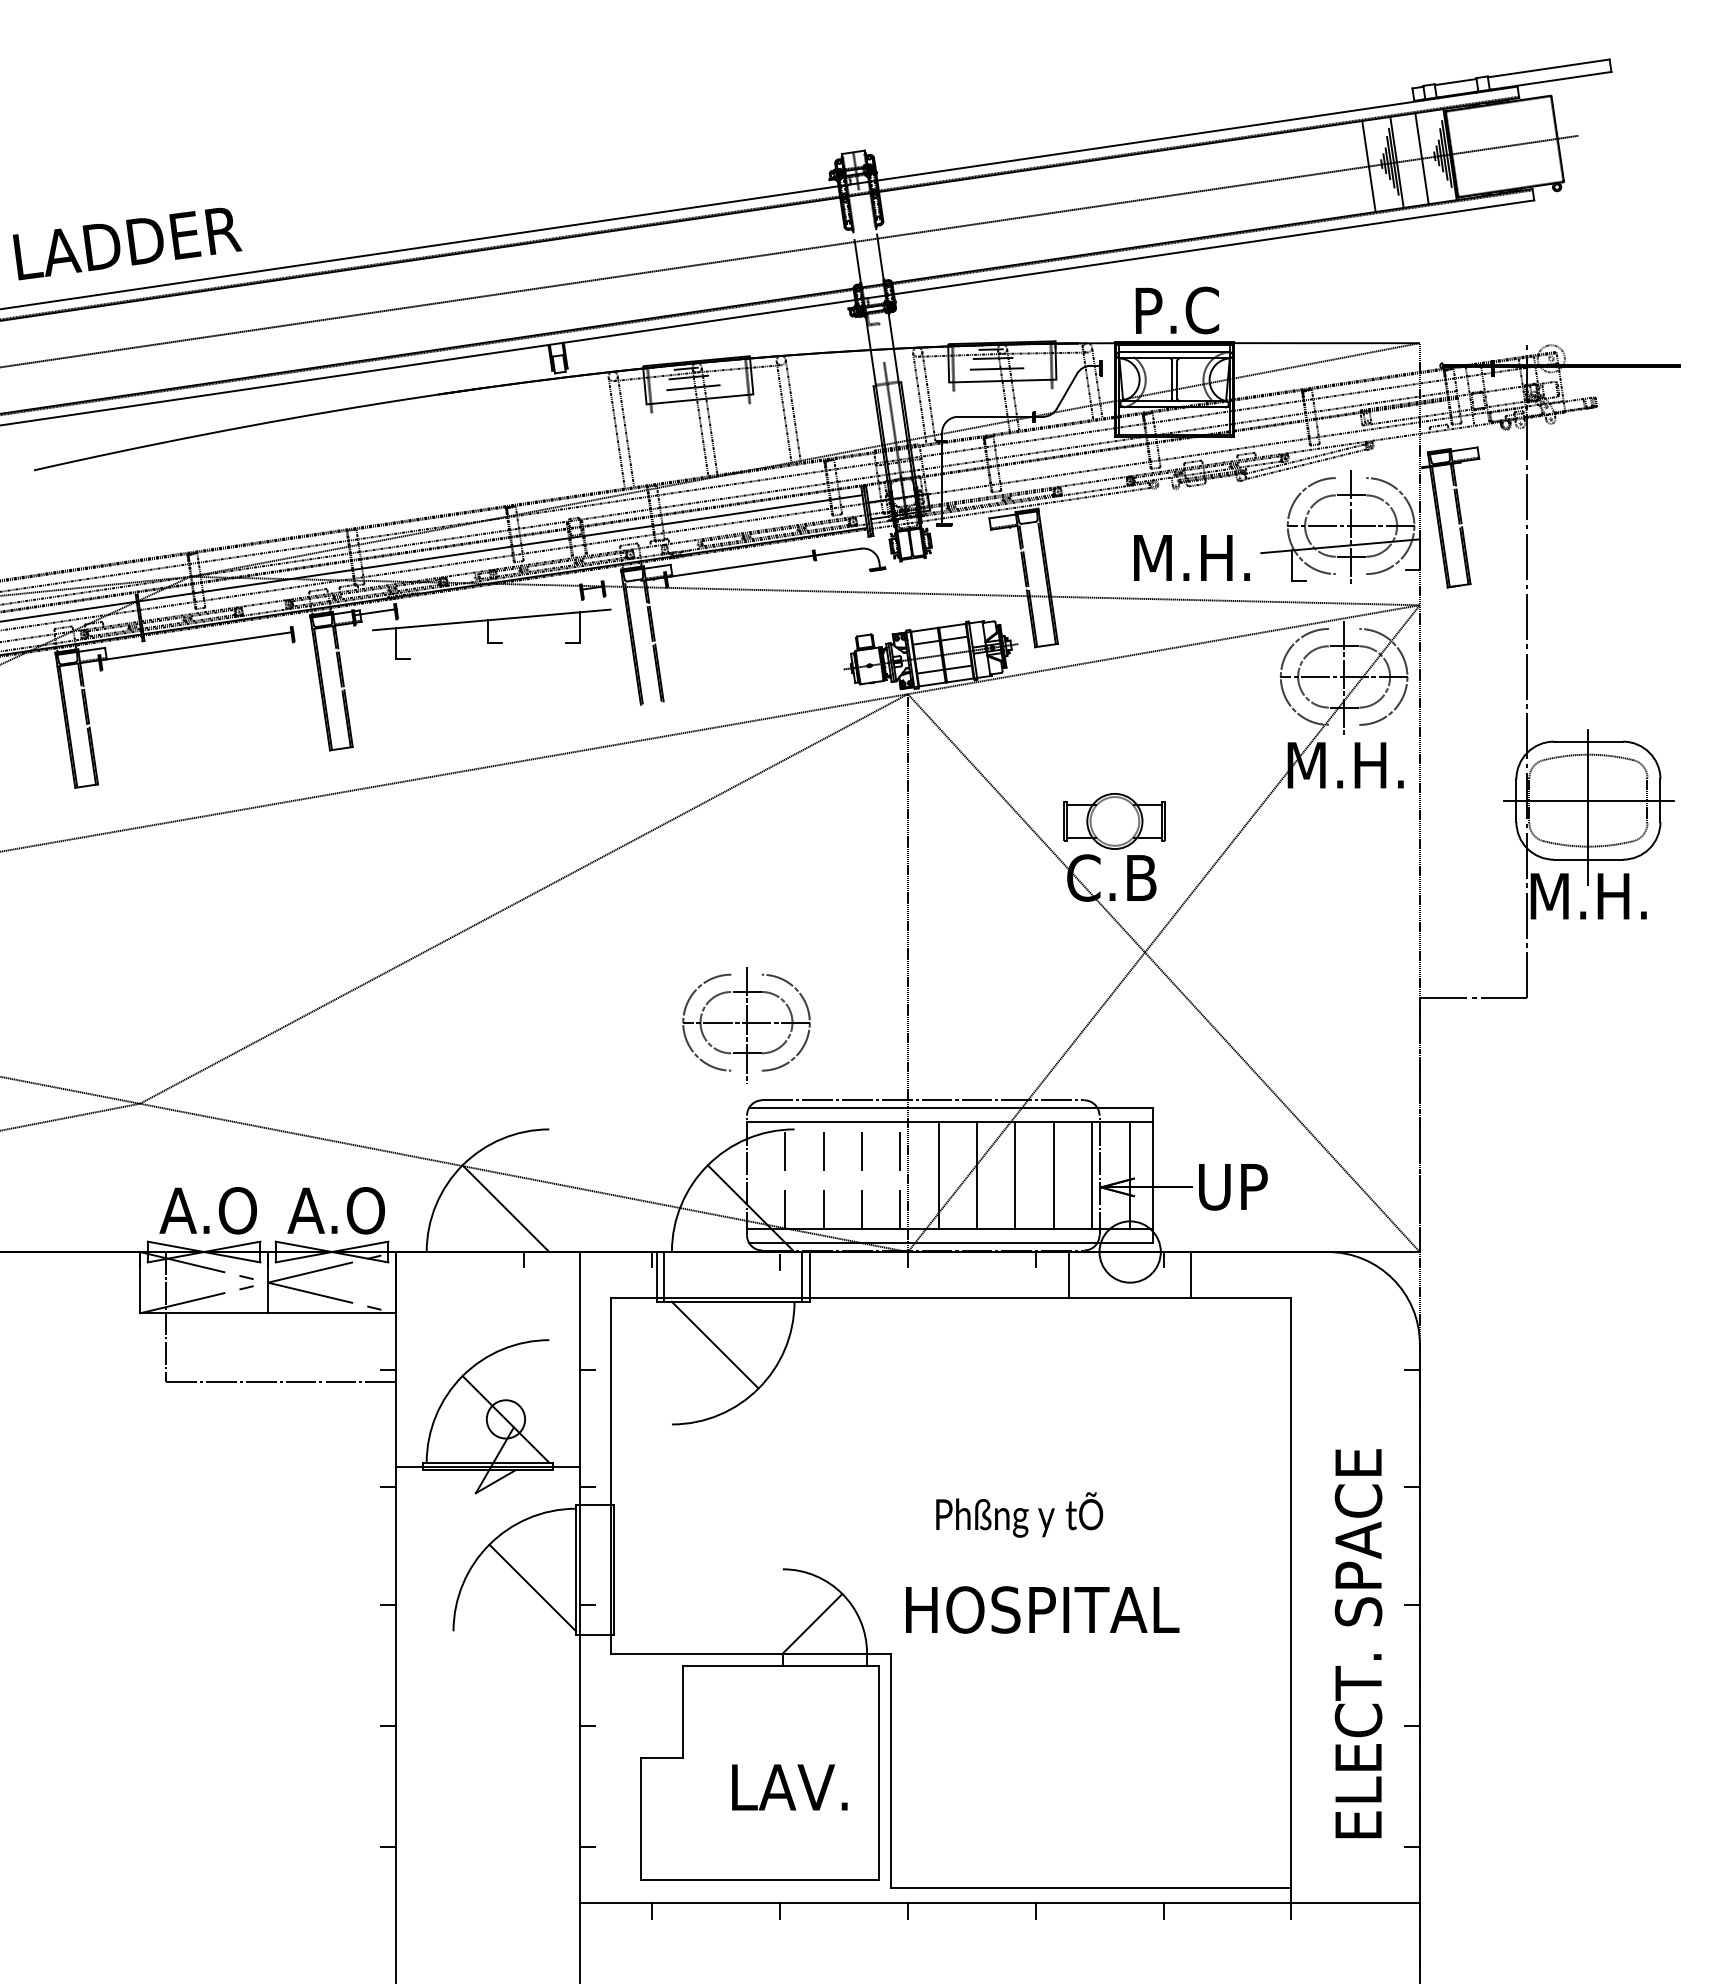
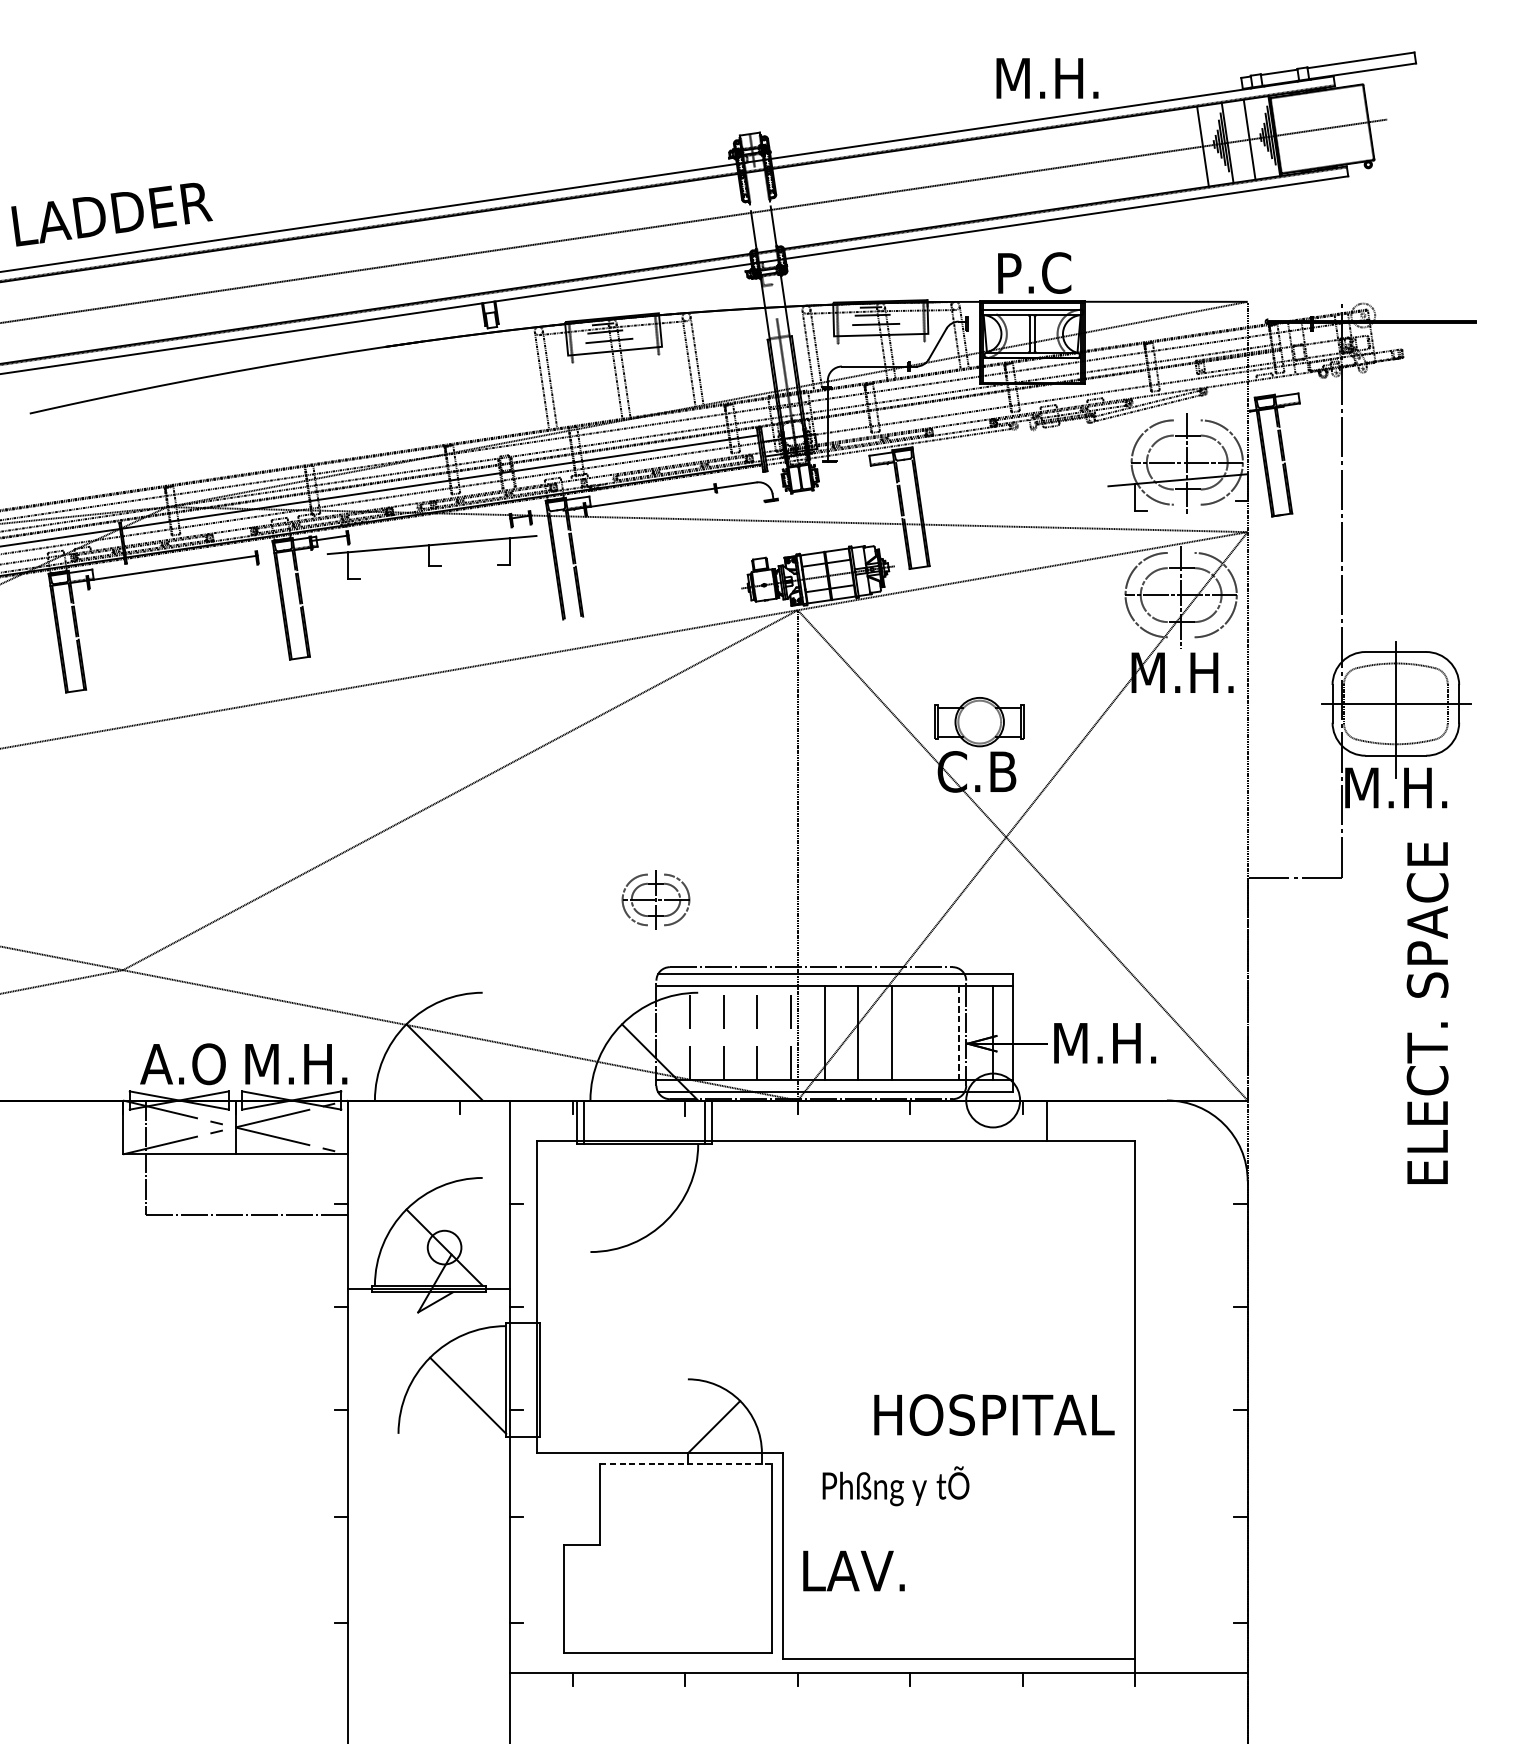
text: (1191, 557) -> (1047, 78), moved
part: (746, 1025) -> (655, 901), size x0.6
line: (1053, 1175) -> (925, 1033), removed
line: (1091, 1175) -> (959, 1033), solid -> dashed
text: (1257, 1187) -> (1105, 1043), UP -> M.H.
text: (337, 1210) -> (296, 1064), A.O -> M.H.
line: (1068, 1275) -> (938, 1121), removed
line: (714, 1344) -> (627, 1181), removed
text: (1019, 1514) -> (895, 1485), moved
text: (1042, 1609) -> (994, 1414), moved
text: (1358, 1643) -> (1427, 1013), moved
line: (781, 1665) -> (686, 1463), solid -> dashed
text: (789, 1787) -> (853, 1571), moved

